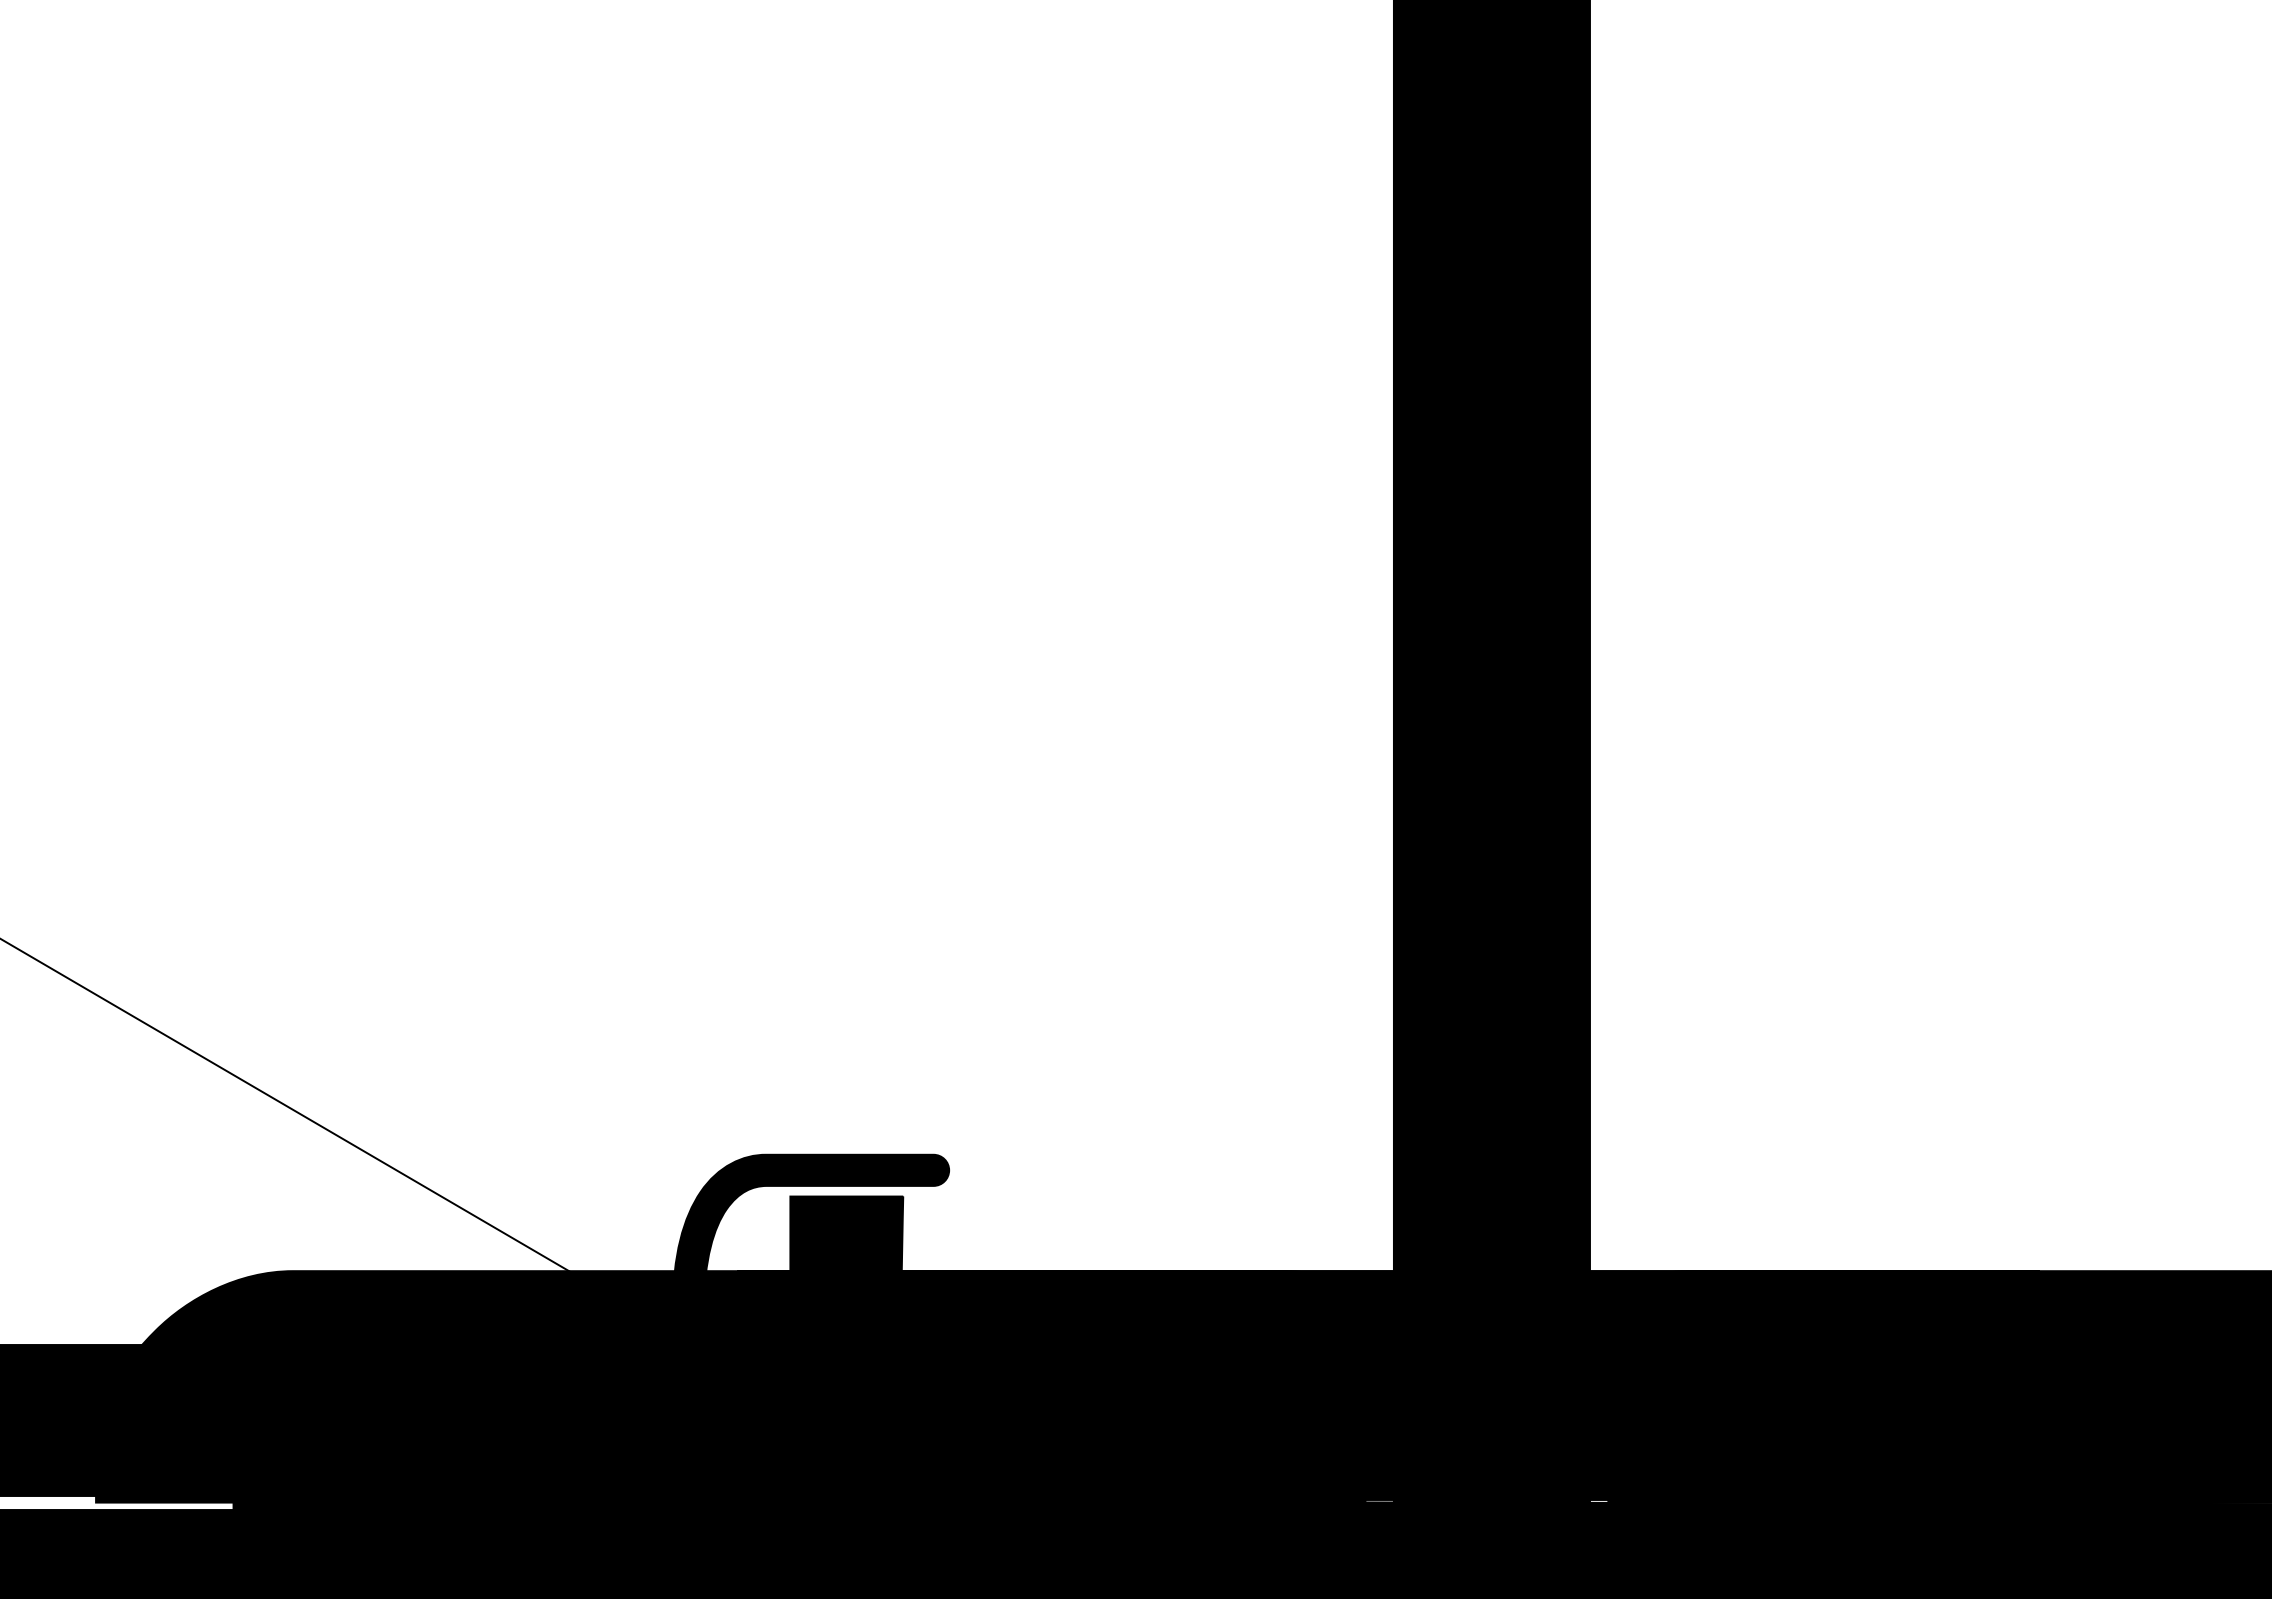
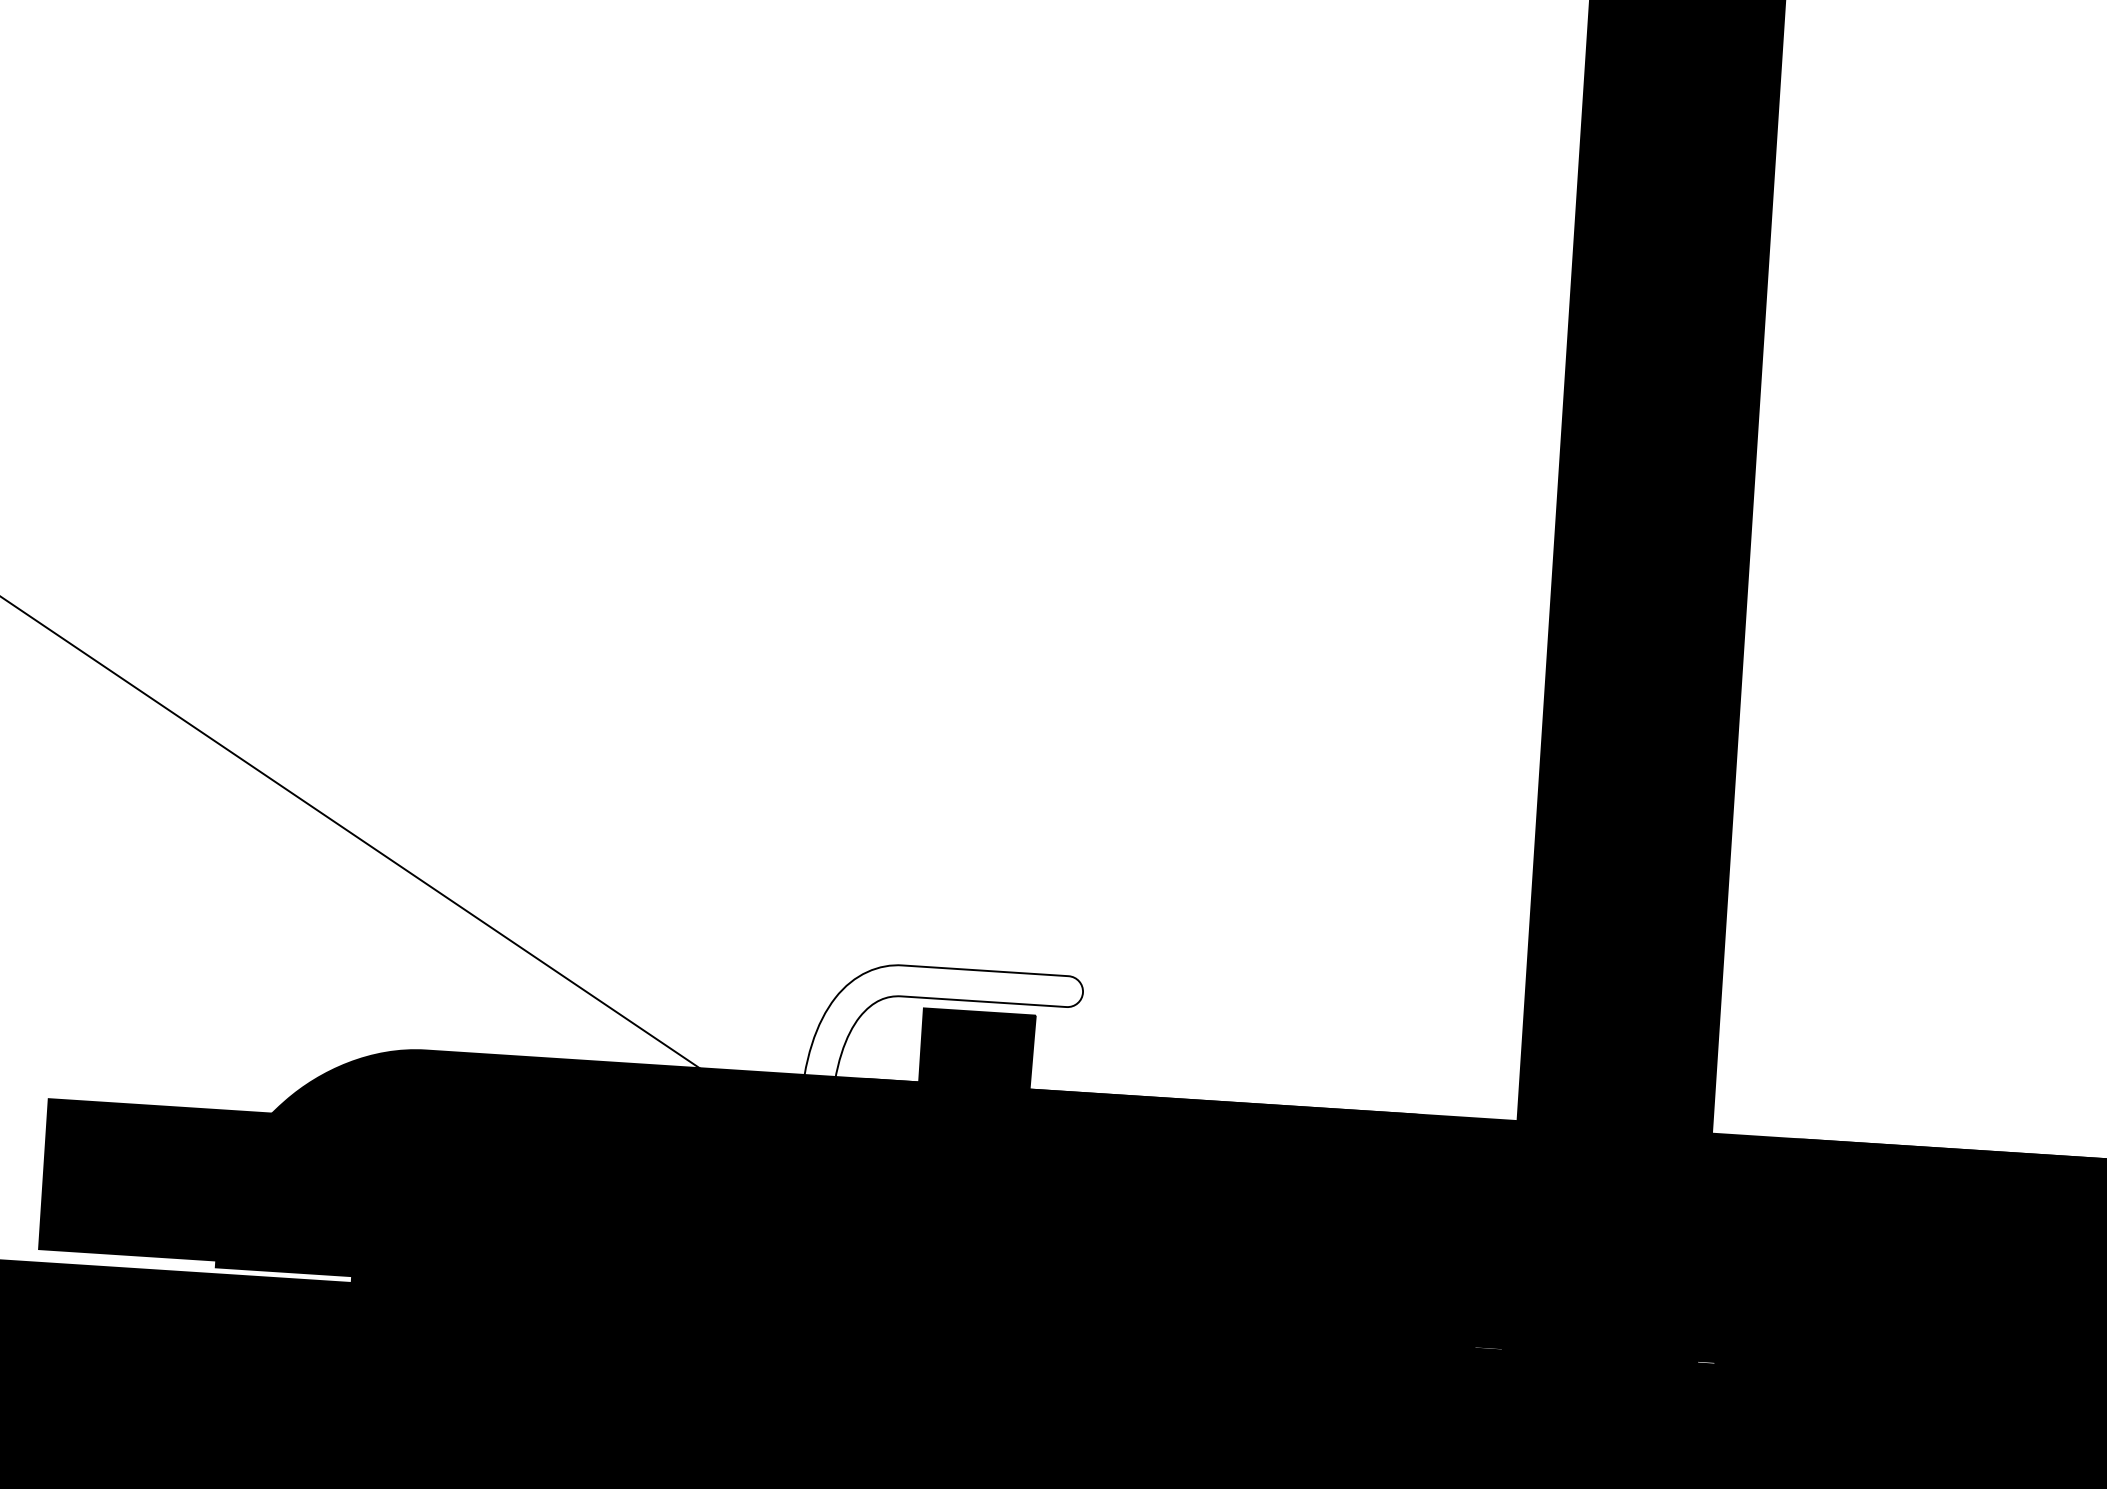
fill: (810, 1294) -> (937, 1106), removed

